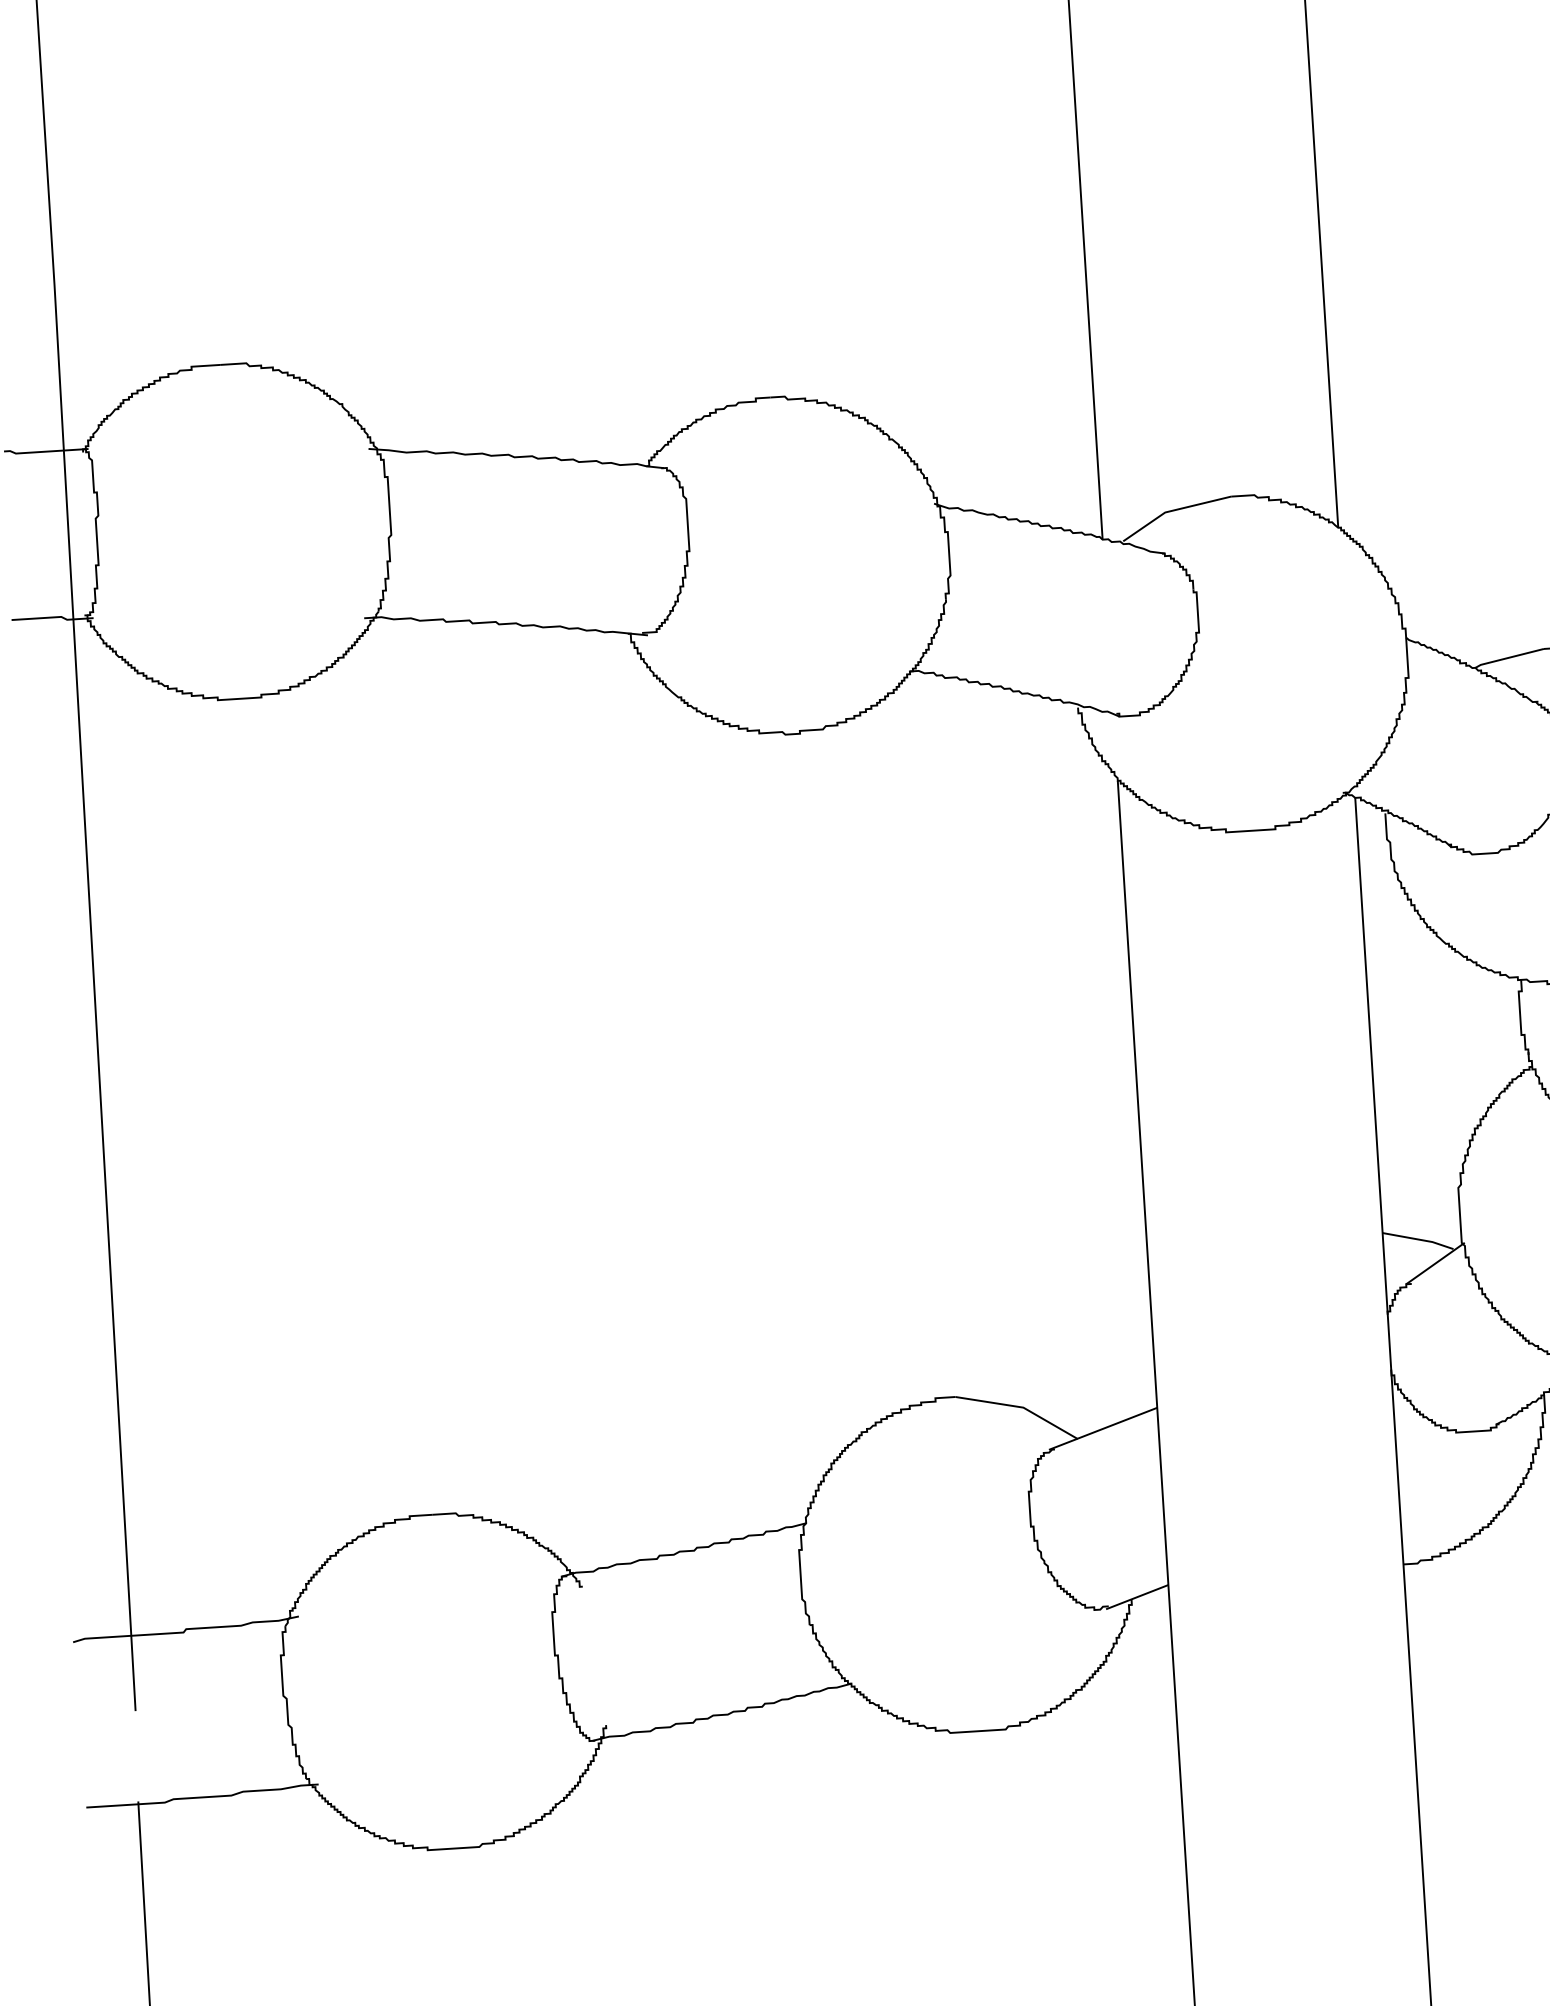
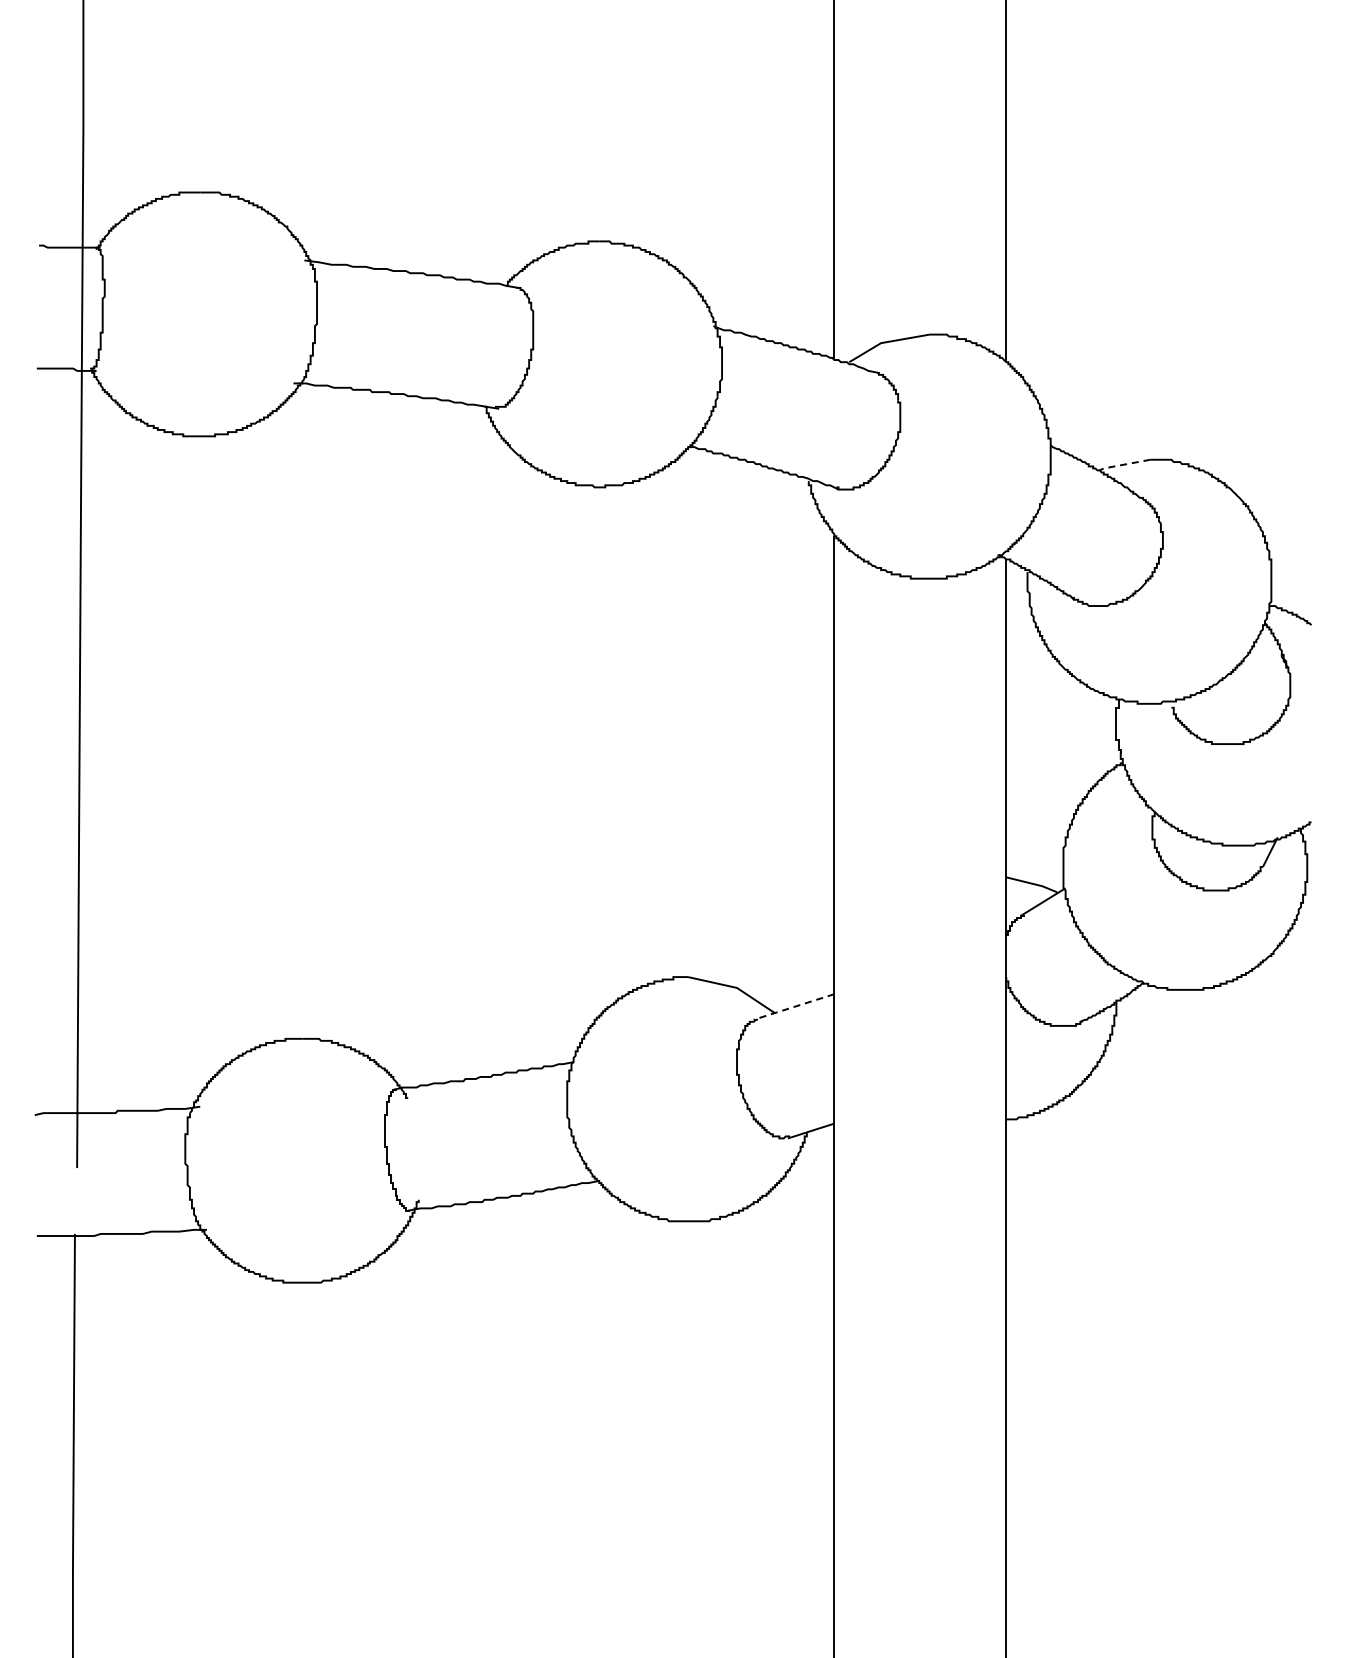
line: (1508, 657) -> (1124, 464), solid -> dashed
line: (1102, 1429) -> (793, 1007), solid -> dashed

